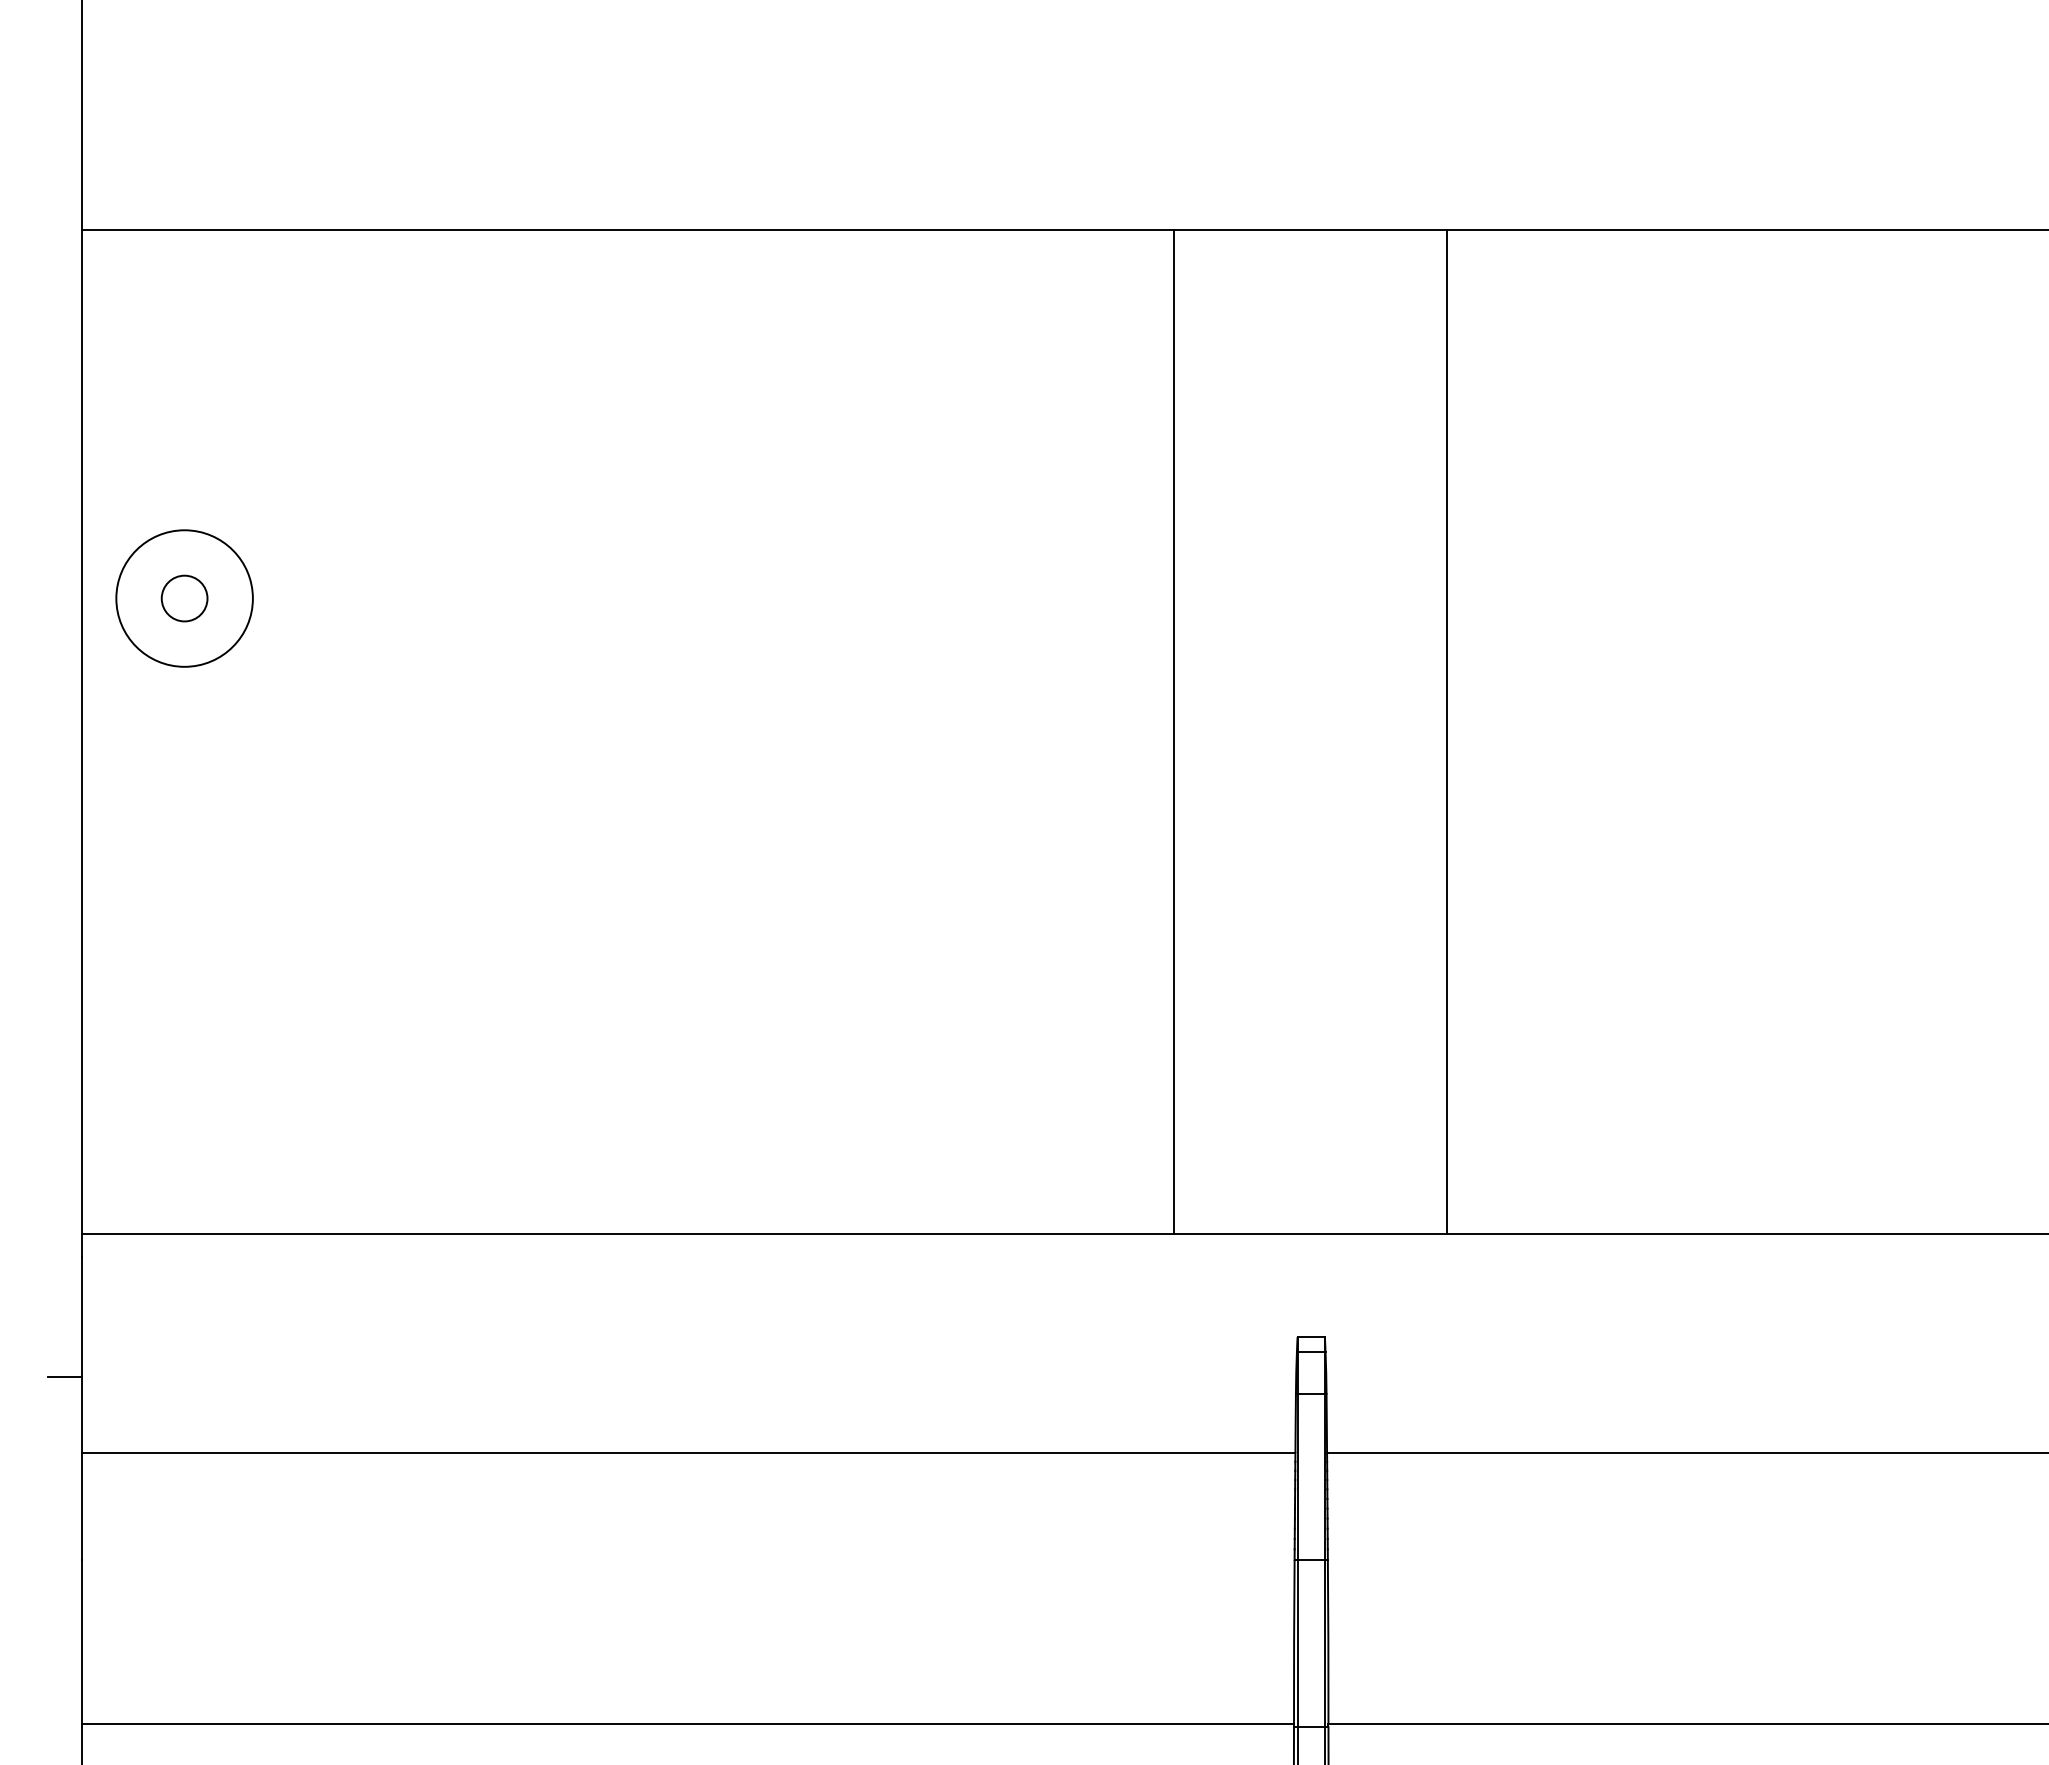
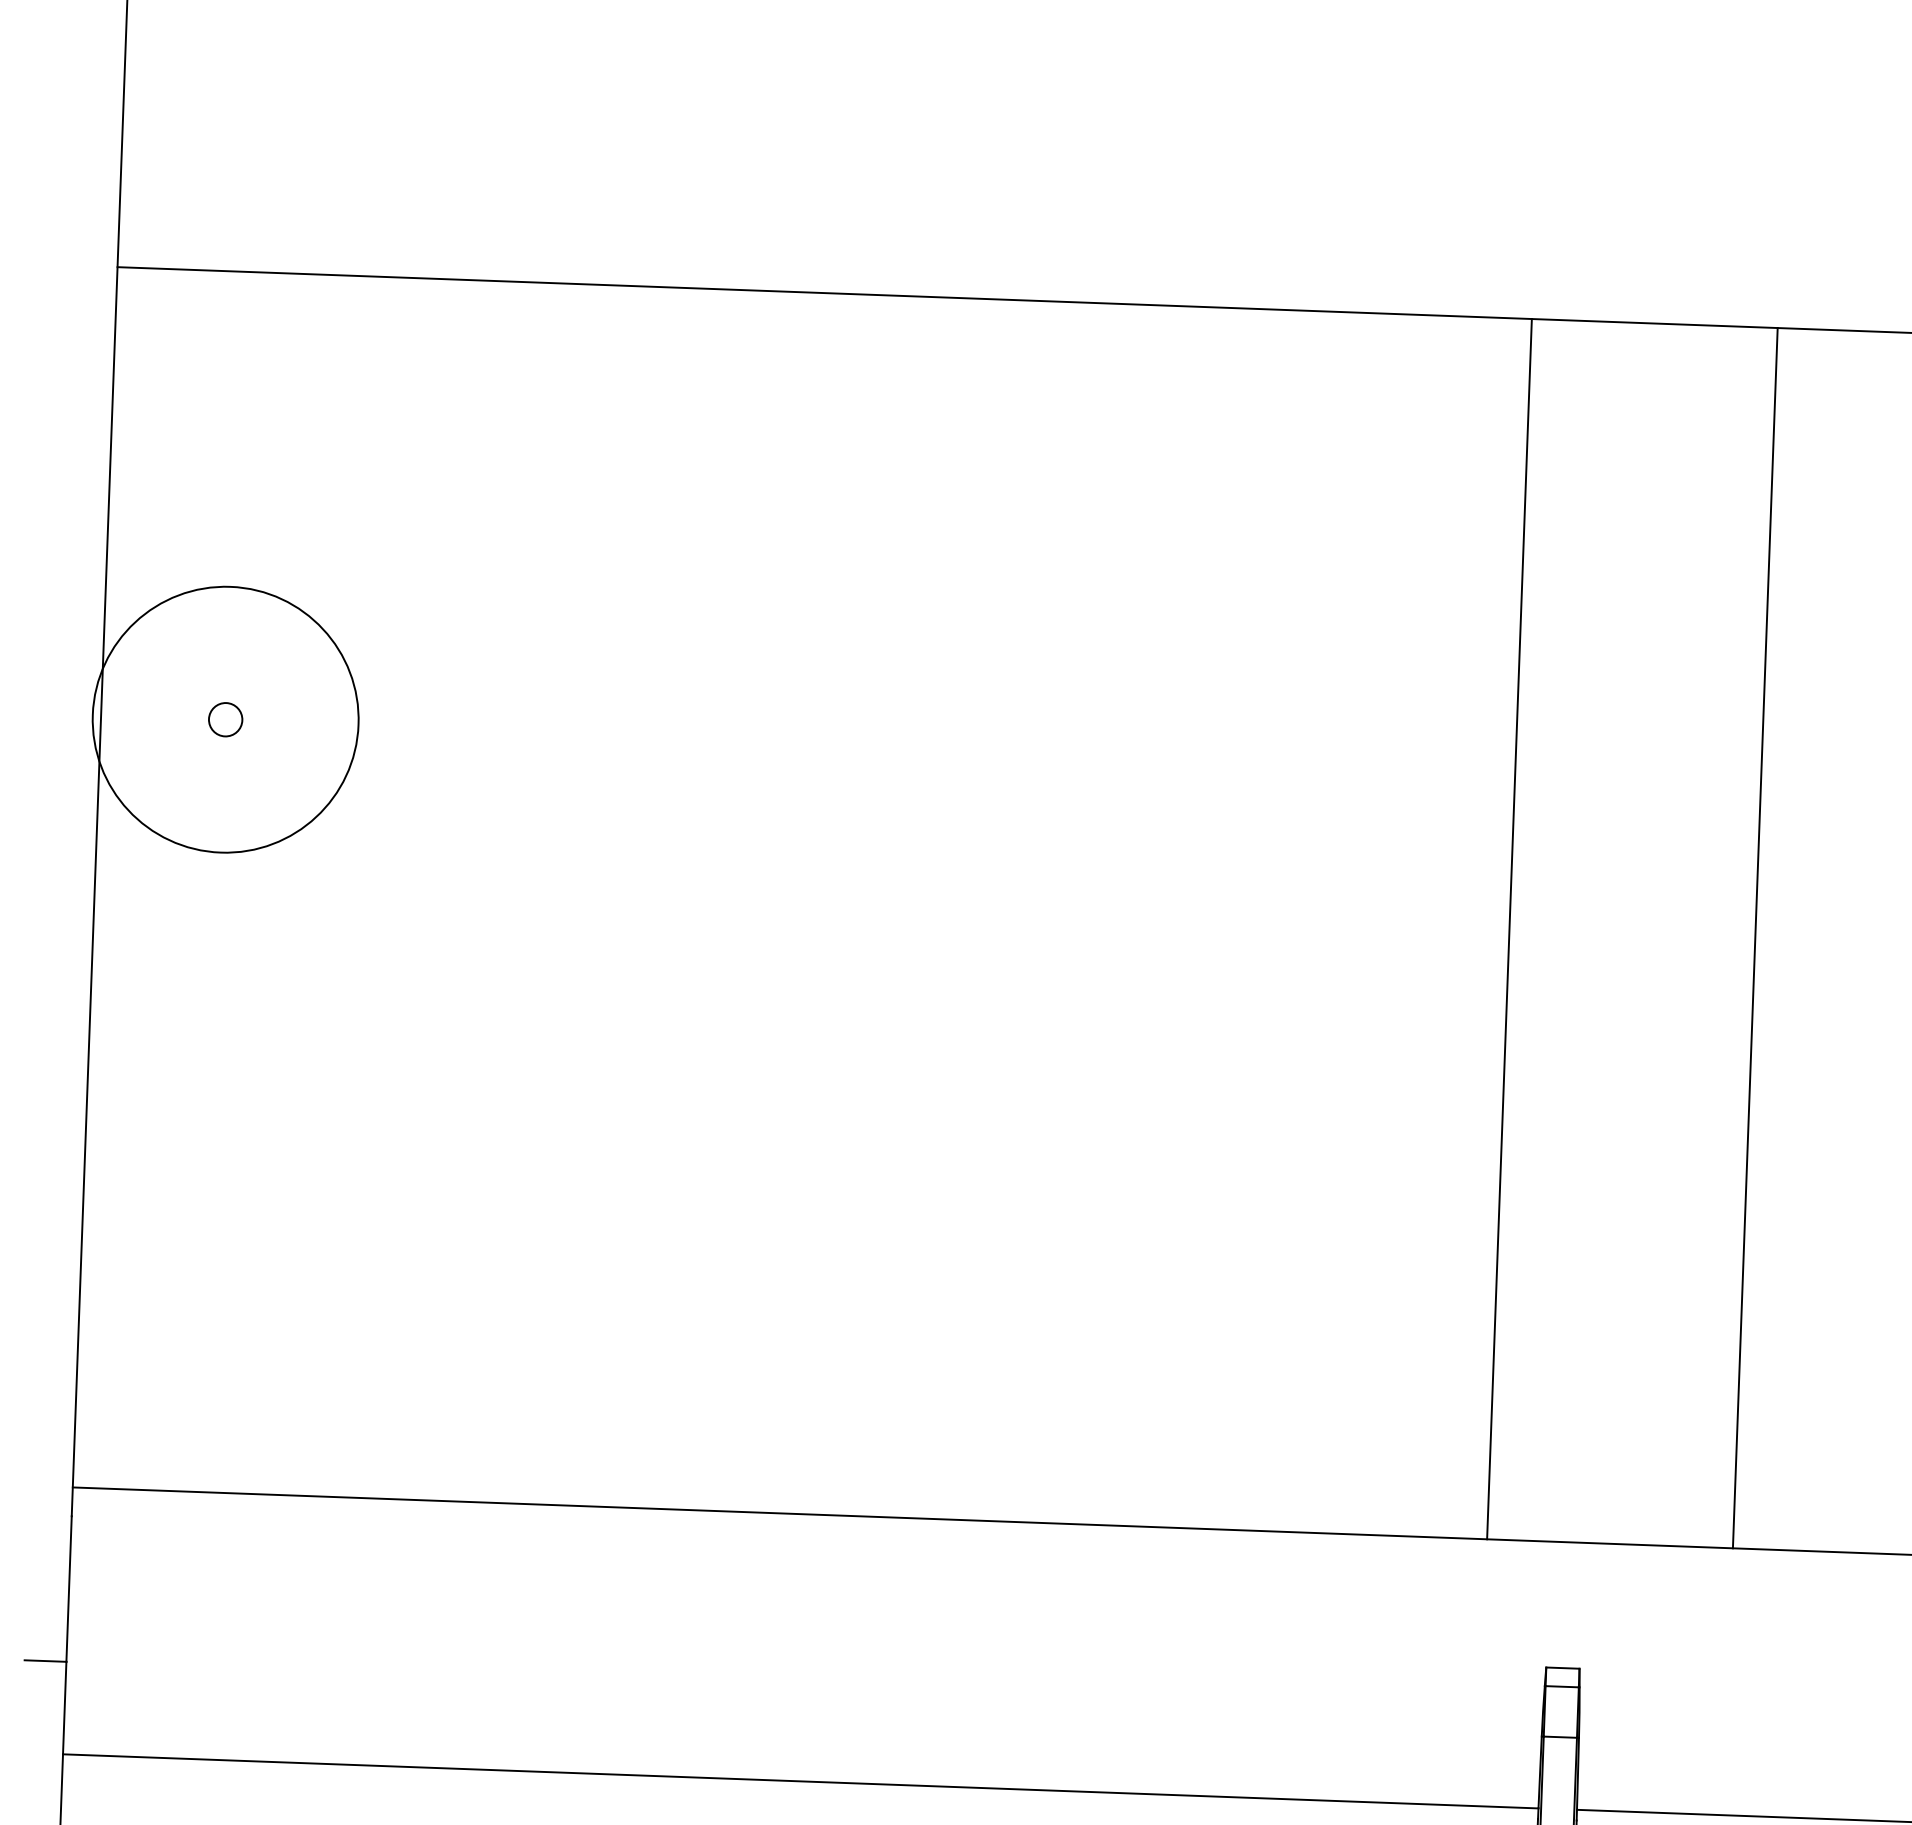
circle: (184, 598) -> (225, 719), size x0.6
circle: (184, 598) -> (225, 719), size x1.6
line: (1174, 731) -> (1509, 928), moved

